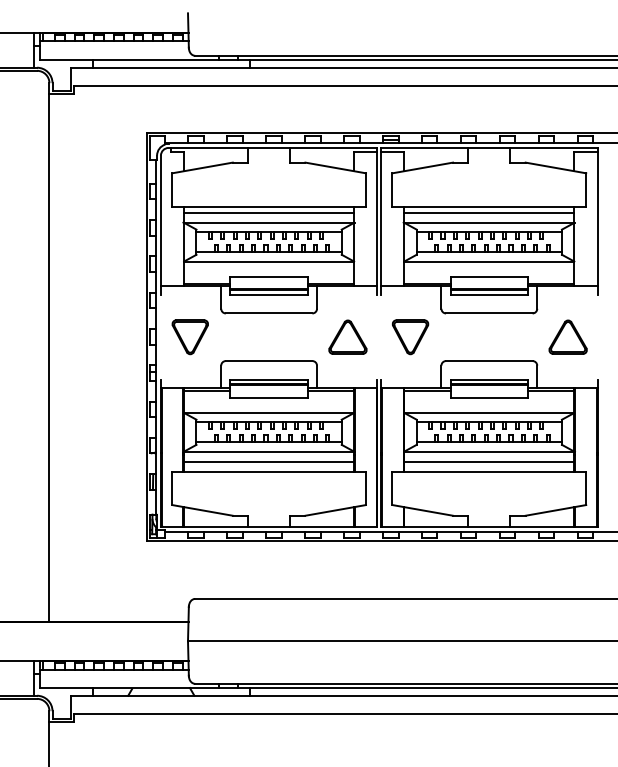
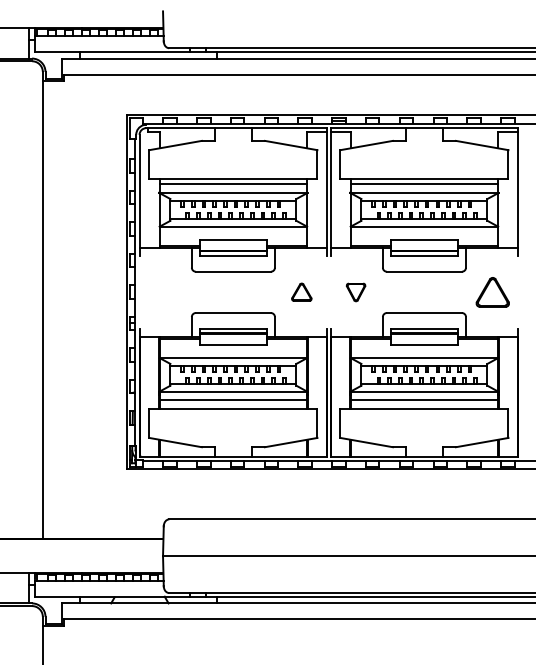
part: (347, 336) -> (301, 291), size x0.6
part: (189, 337) -> (164, 292), removed
part: (410, 337) -> (356, 292), size x0.6

